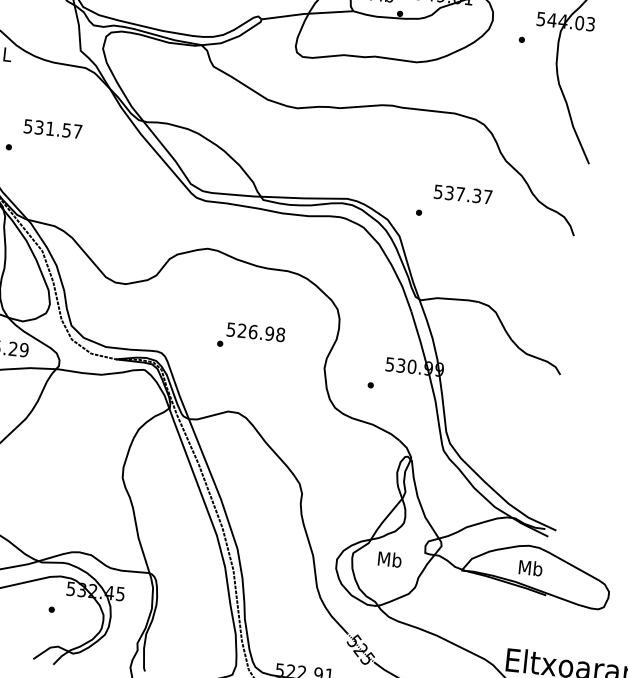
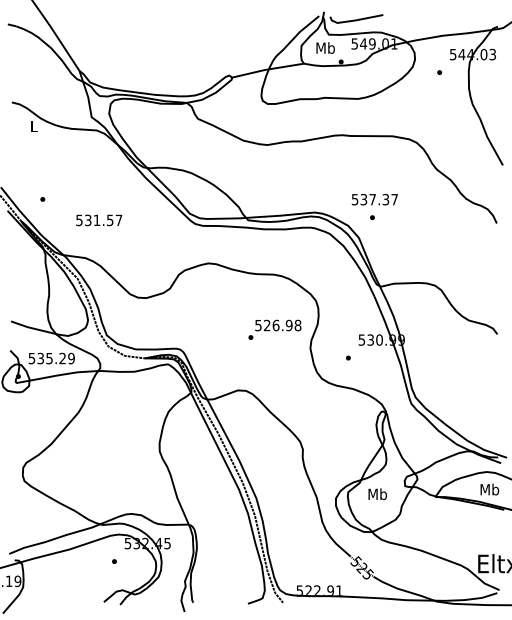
text: (53, 129) -> (99, 220), moved
text: (462, 194) -> (374, 199), moved
text: (250, 336) -> (274, 329), moved

